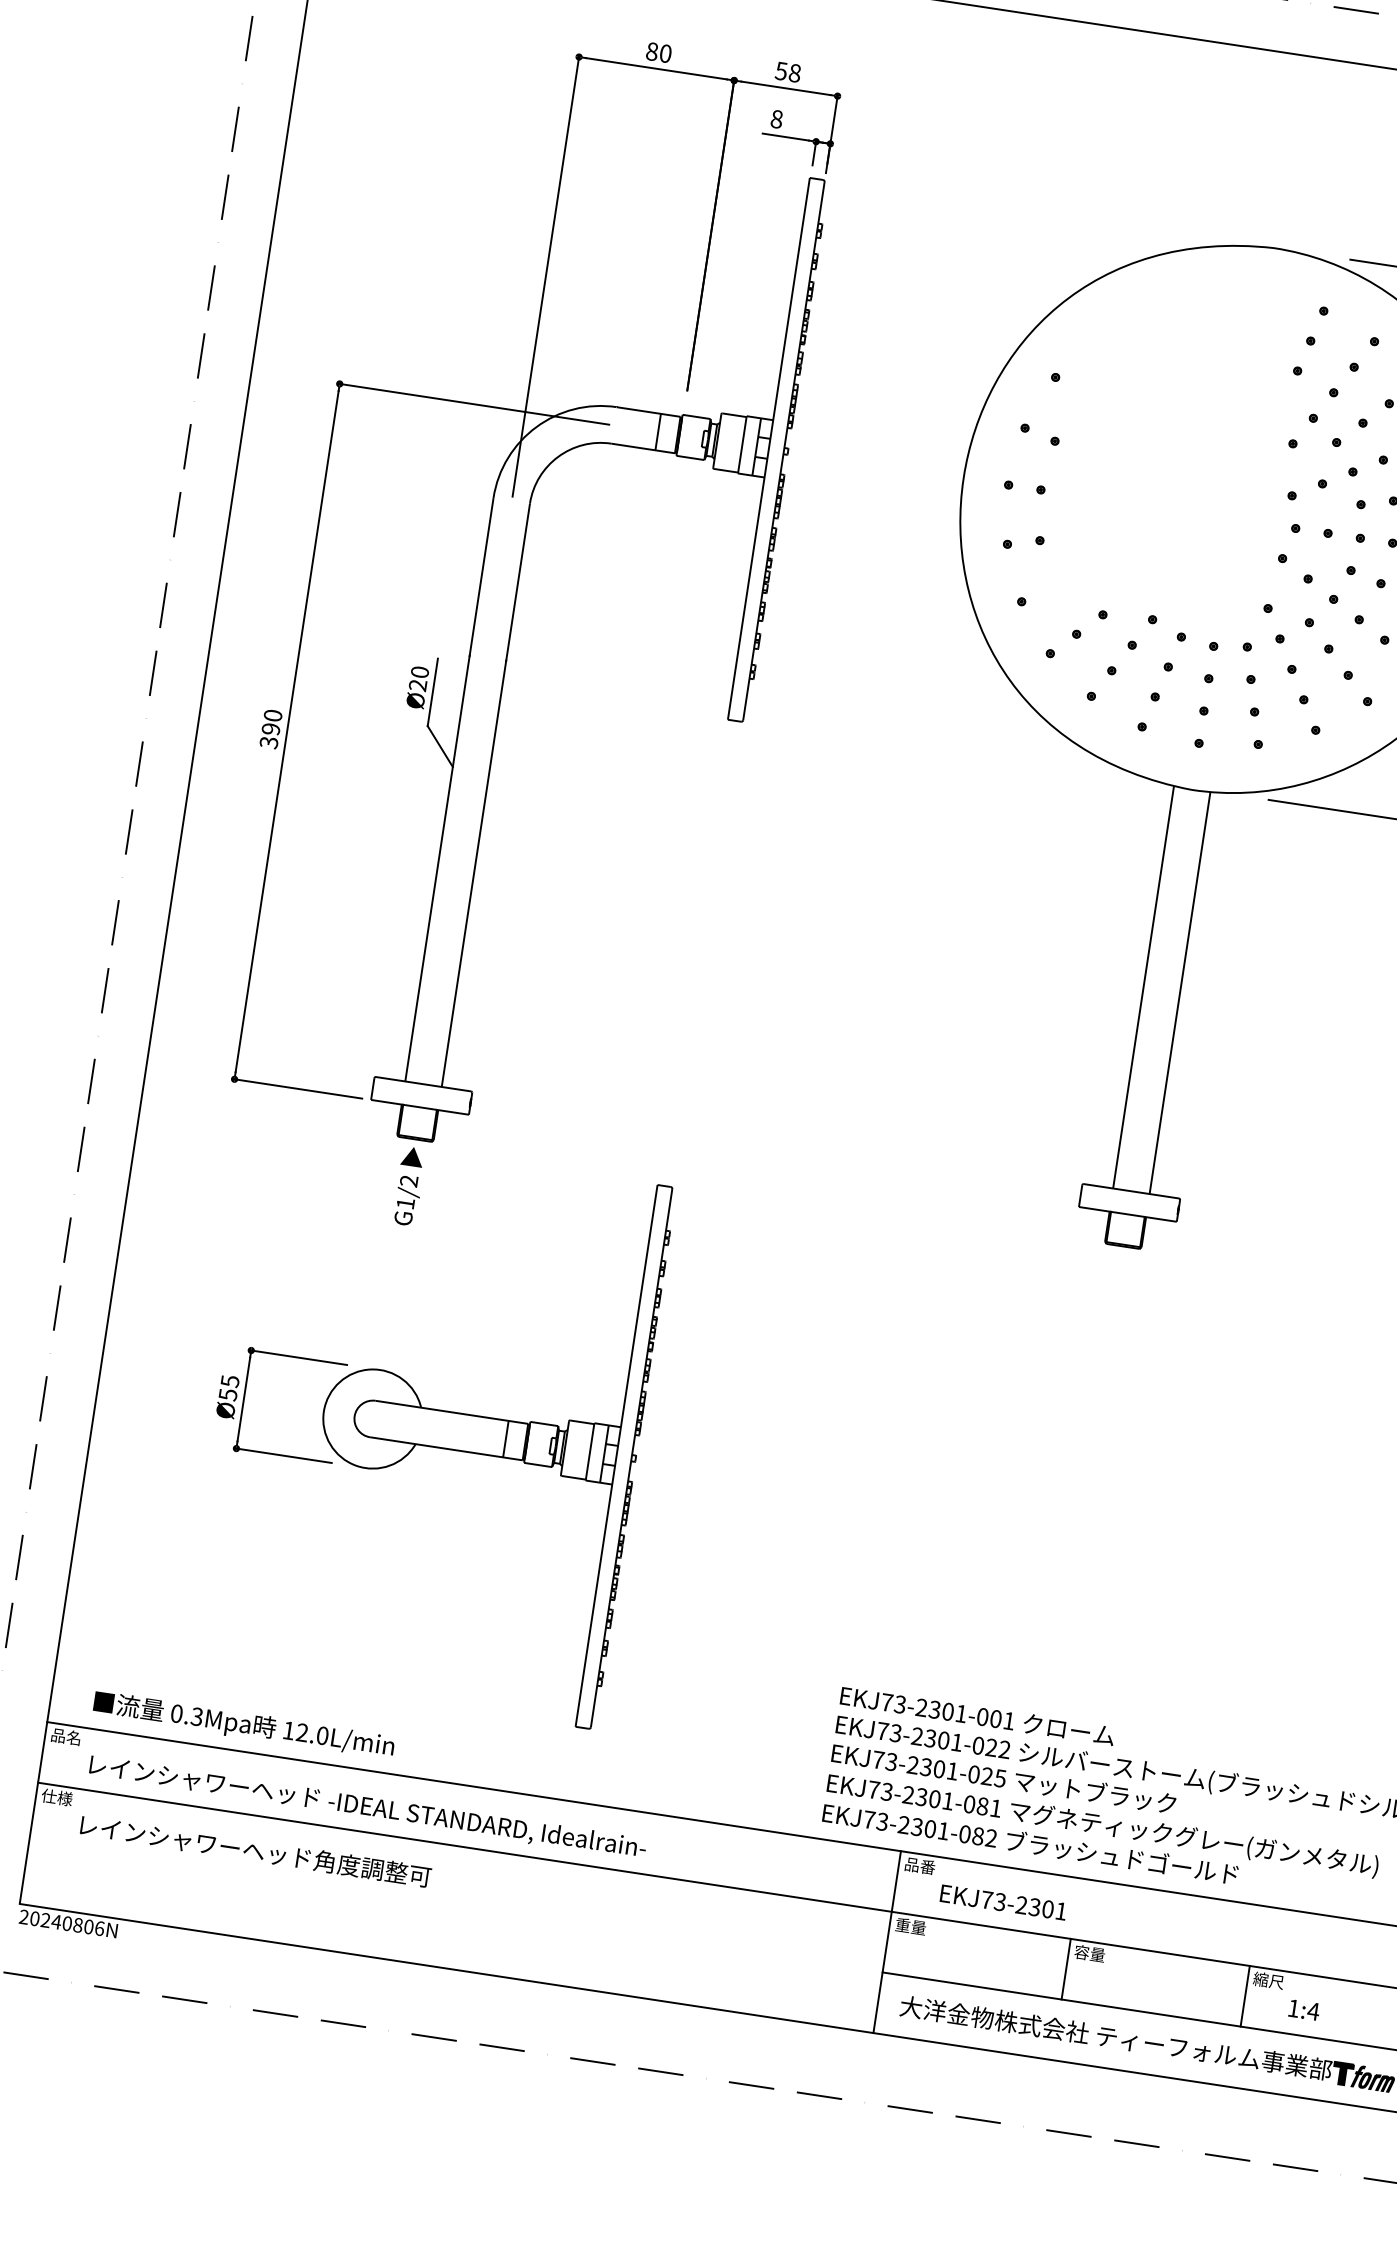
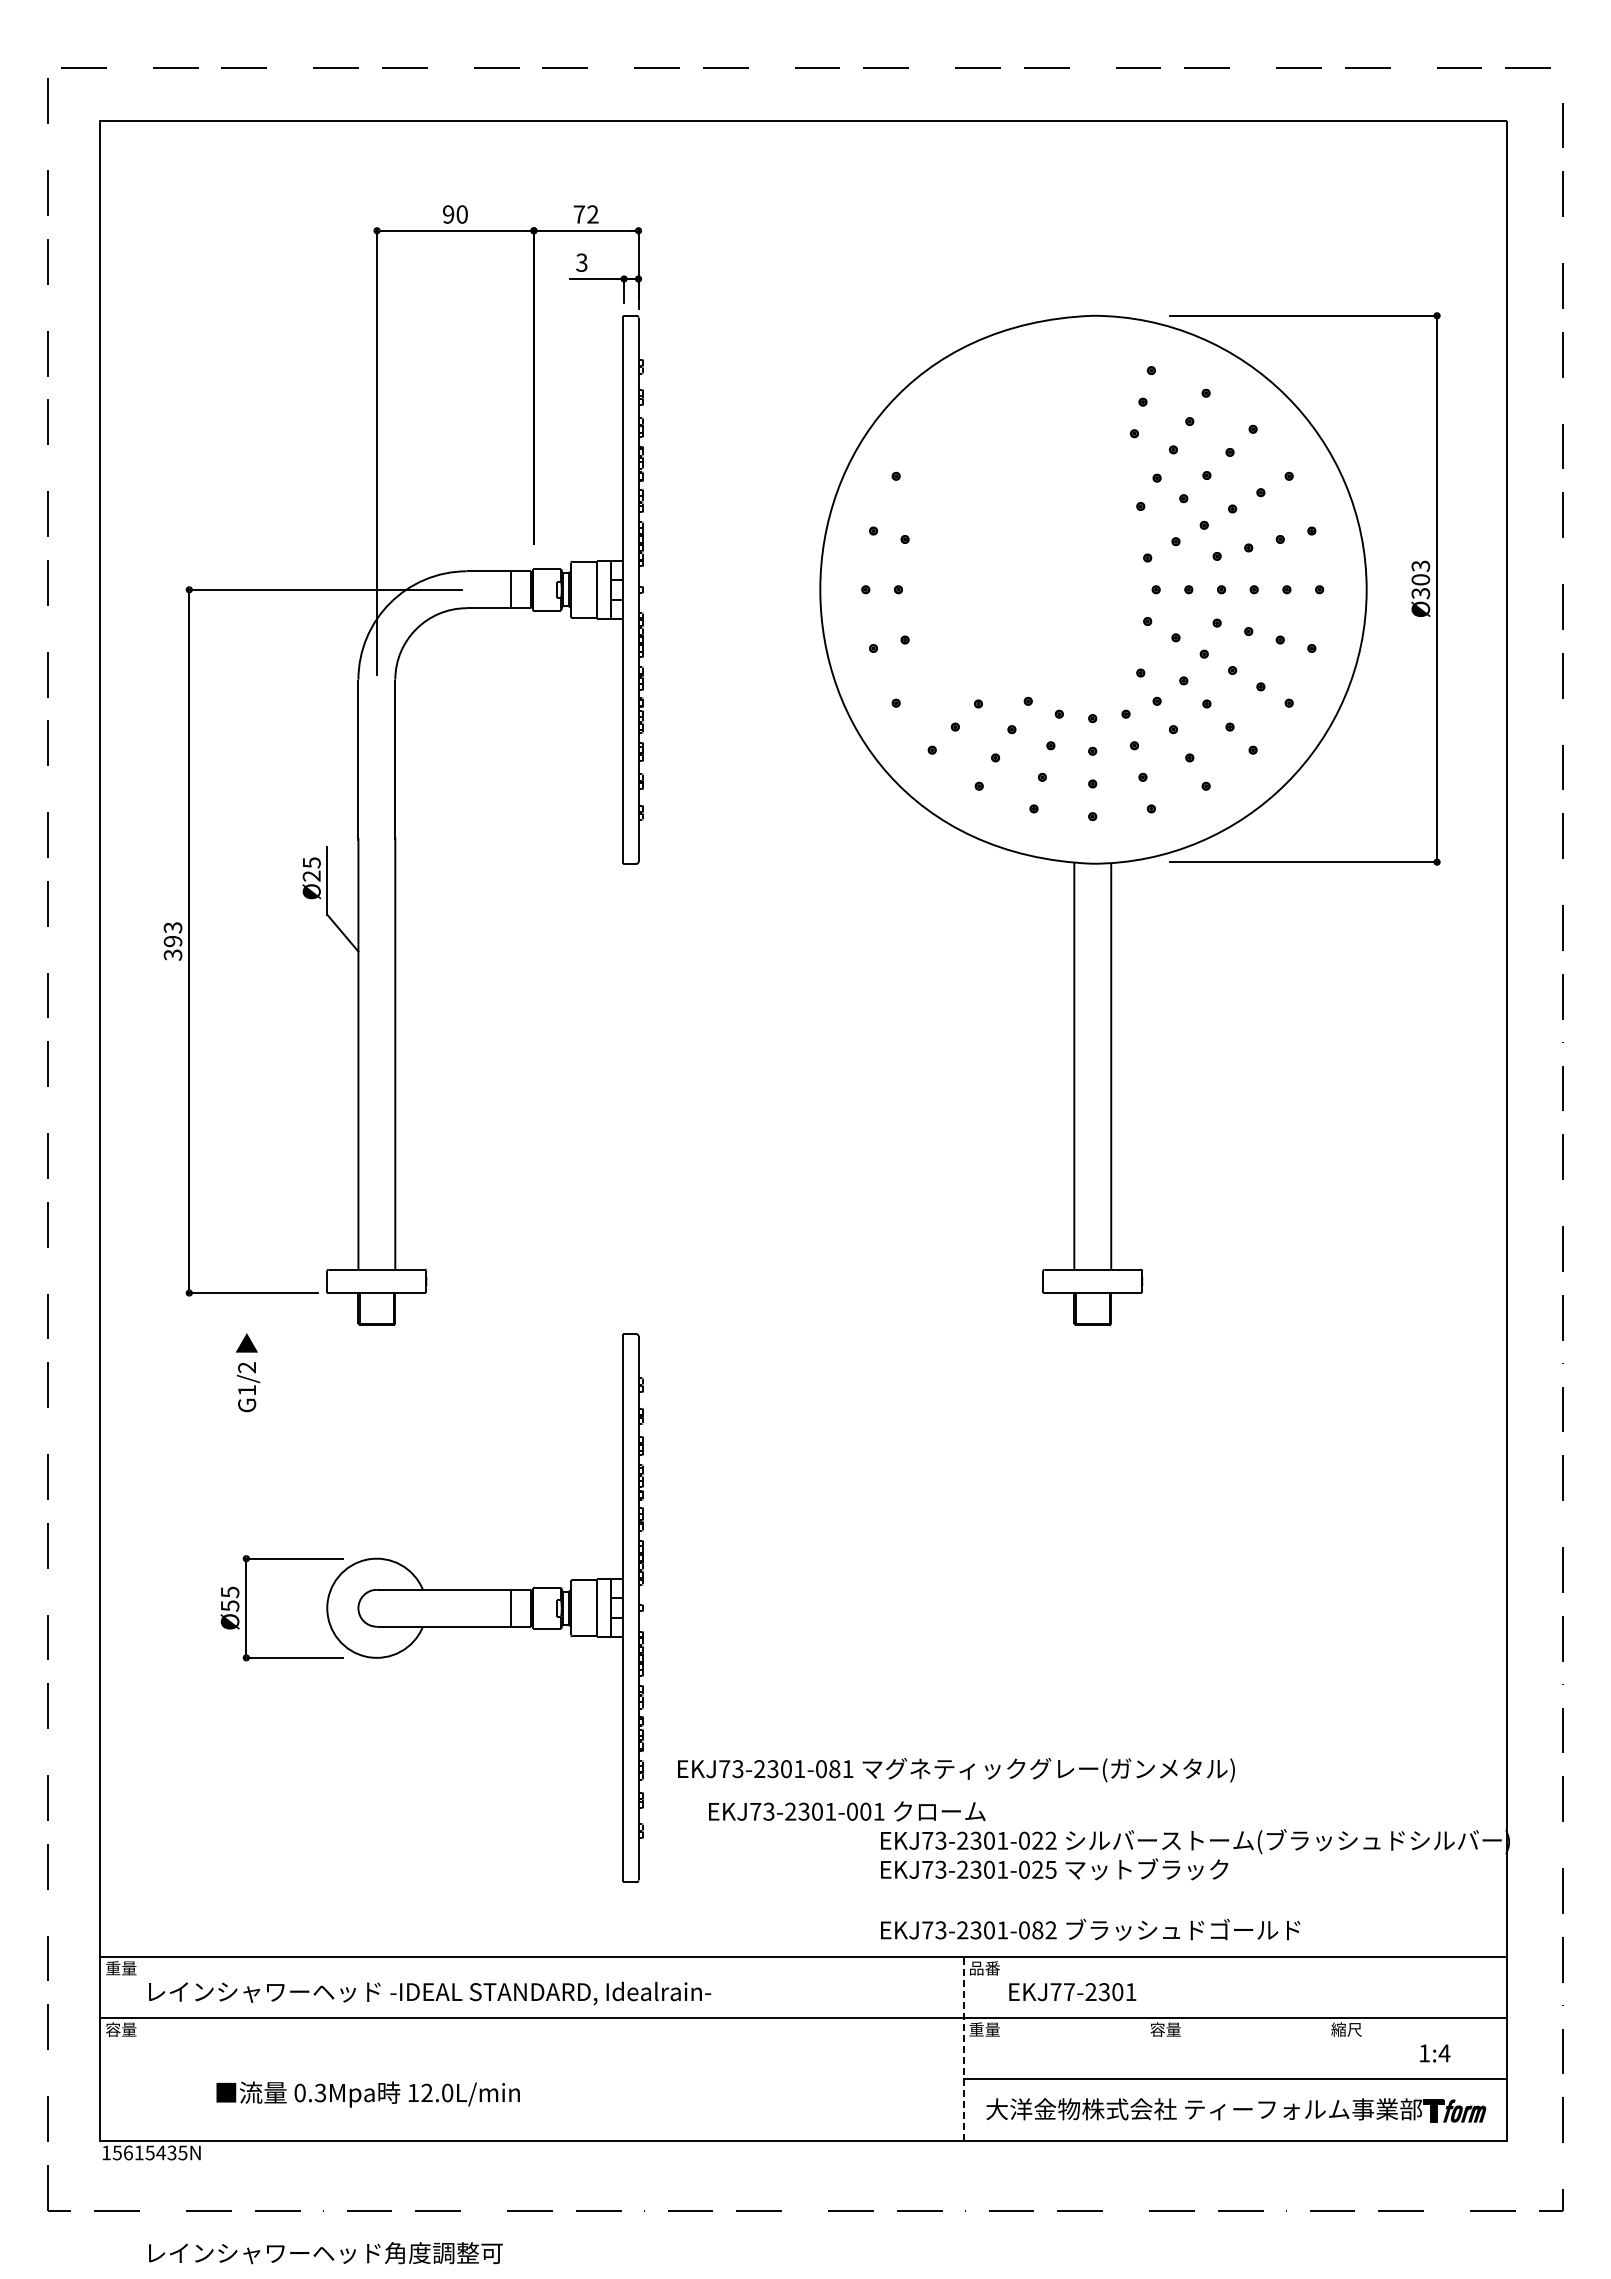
text: (652, 51) -> (448, 214), 80 -> 90
text: (787, 72) -> (585, 214), 58 -> 72
text: (776, 118) -> (581, 262), 8 -> 3
text: (419, 671) -> (311, 862), Ø20 -> Ø25
text: (272, 715) -> (172, 927), 390 -> 393
text: (408, 1186) -> (247, 1372), moved
text: (977, 1716) -> (847, 1811), moved
text: (243, 1725) -> (367, 2094), moved
text: (66, 1737) -> (121, 1968), 品名 -> 重量
text: (56, 1797) -> (120, 2029), 仕様 -> 容量
text: (1102, 1825) -> (956, 1770), moved
text: (255, 1851) -> (325, 2253), moved
text: (999, 1902) -> (1068, 1992), EKJ73-2301 -> EKJ77-2301
text: (61, 1922) -> (144, 2152), 20240806N -> 15615435N
line: (887, 1942) -> (963, 2048), solid -> dashed
line: (1066, 1969) -> (1144, 2048), removed
line: (1245, 1996) -> (1325, 2048), removed
text: (1304, 2010) -> (1435, 2053), moved

